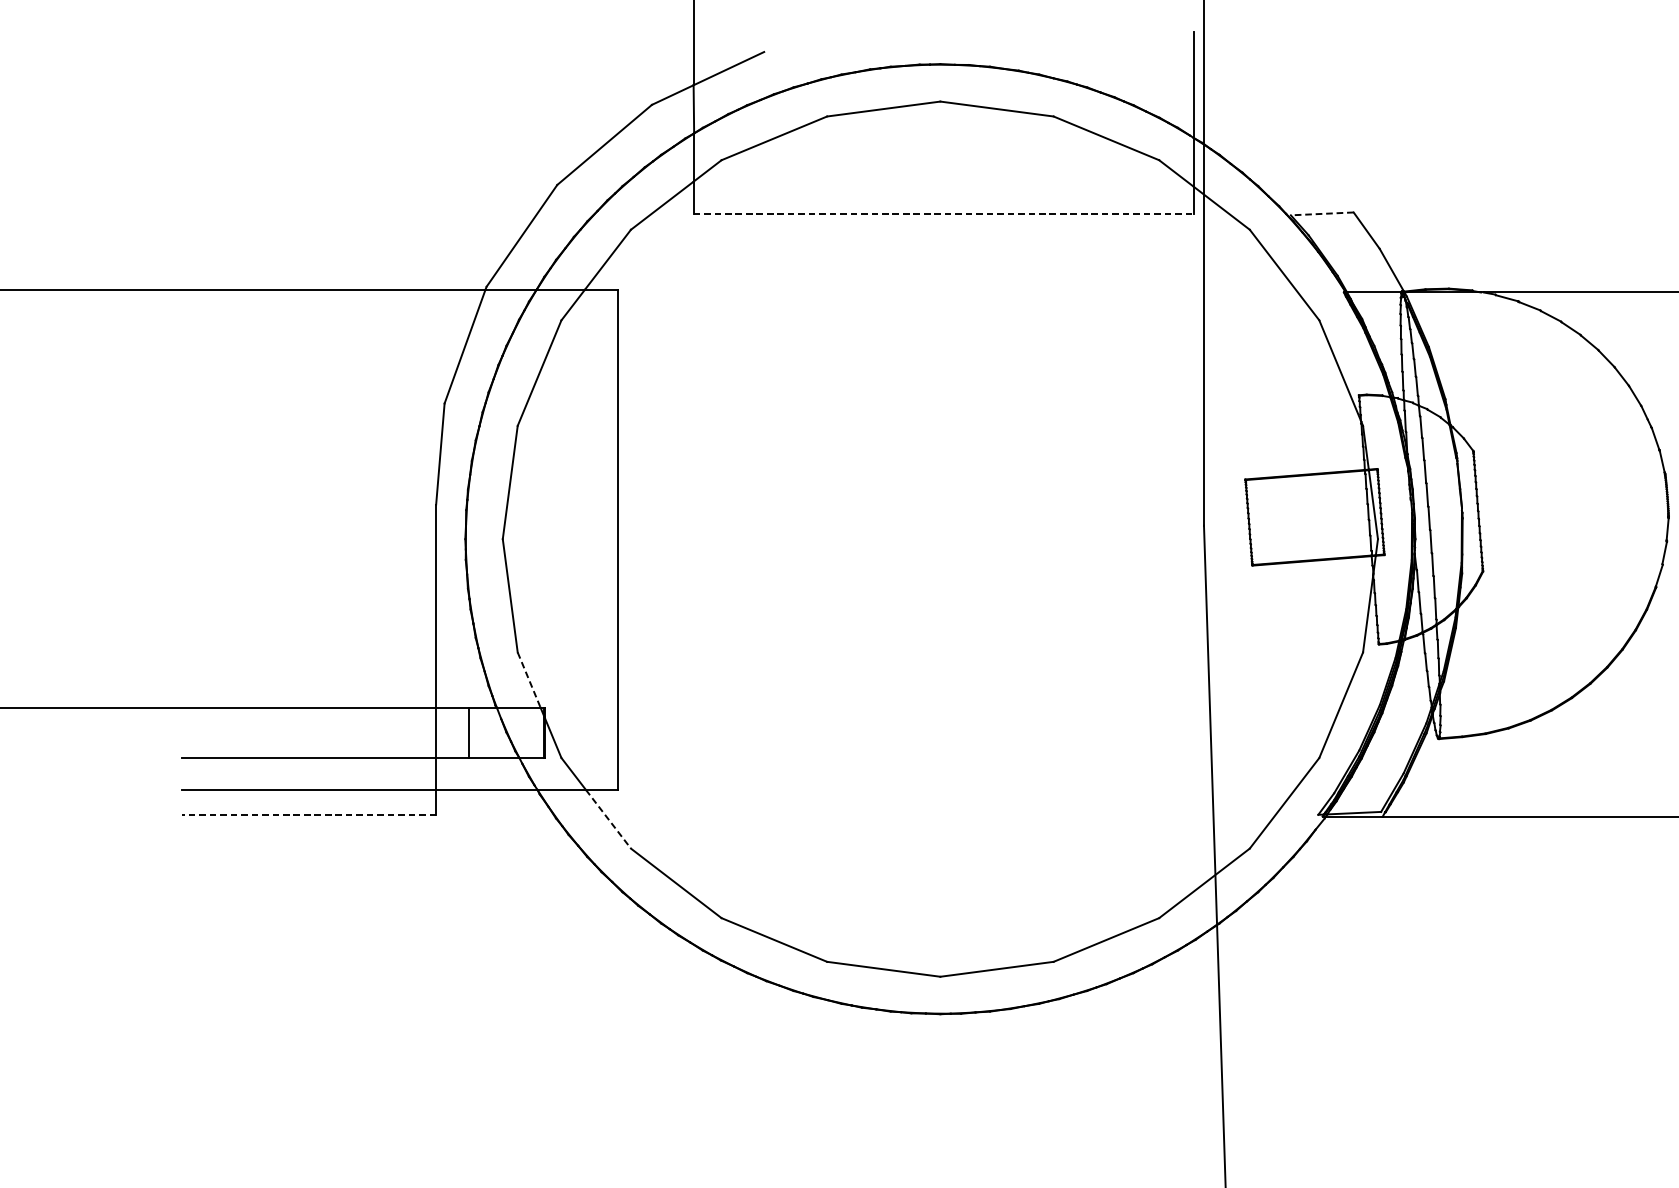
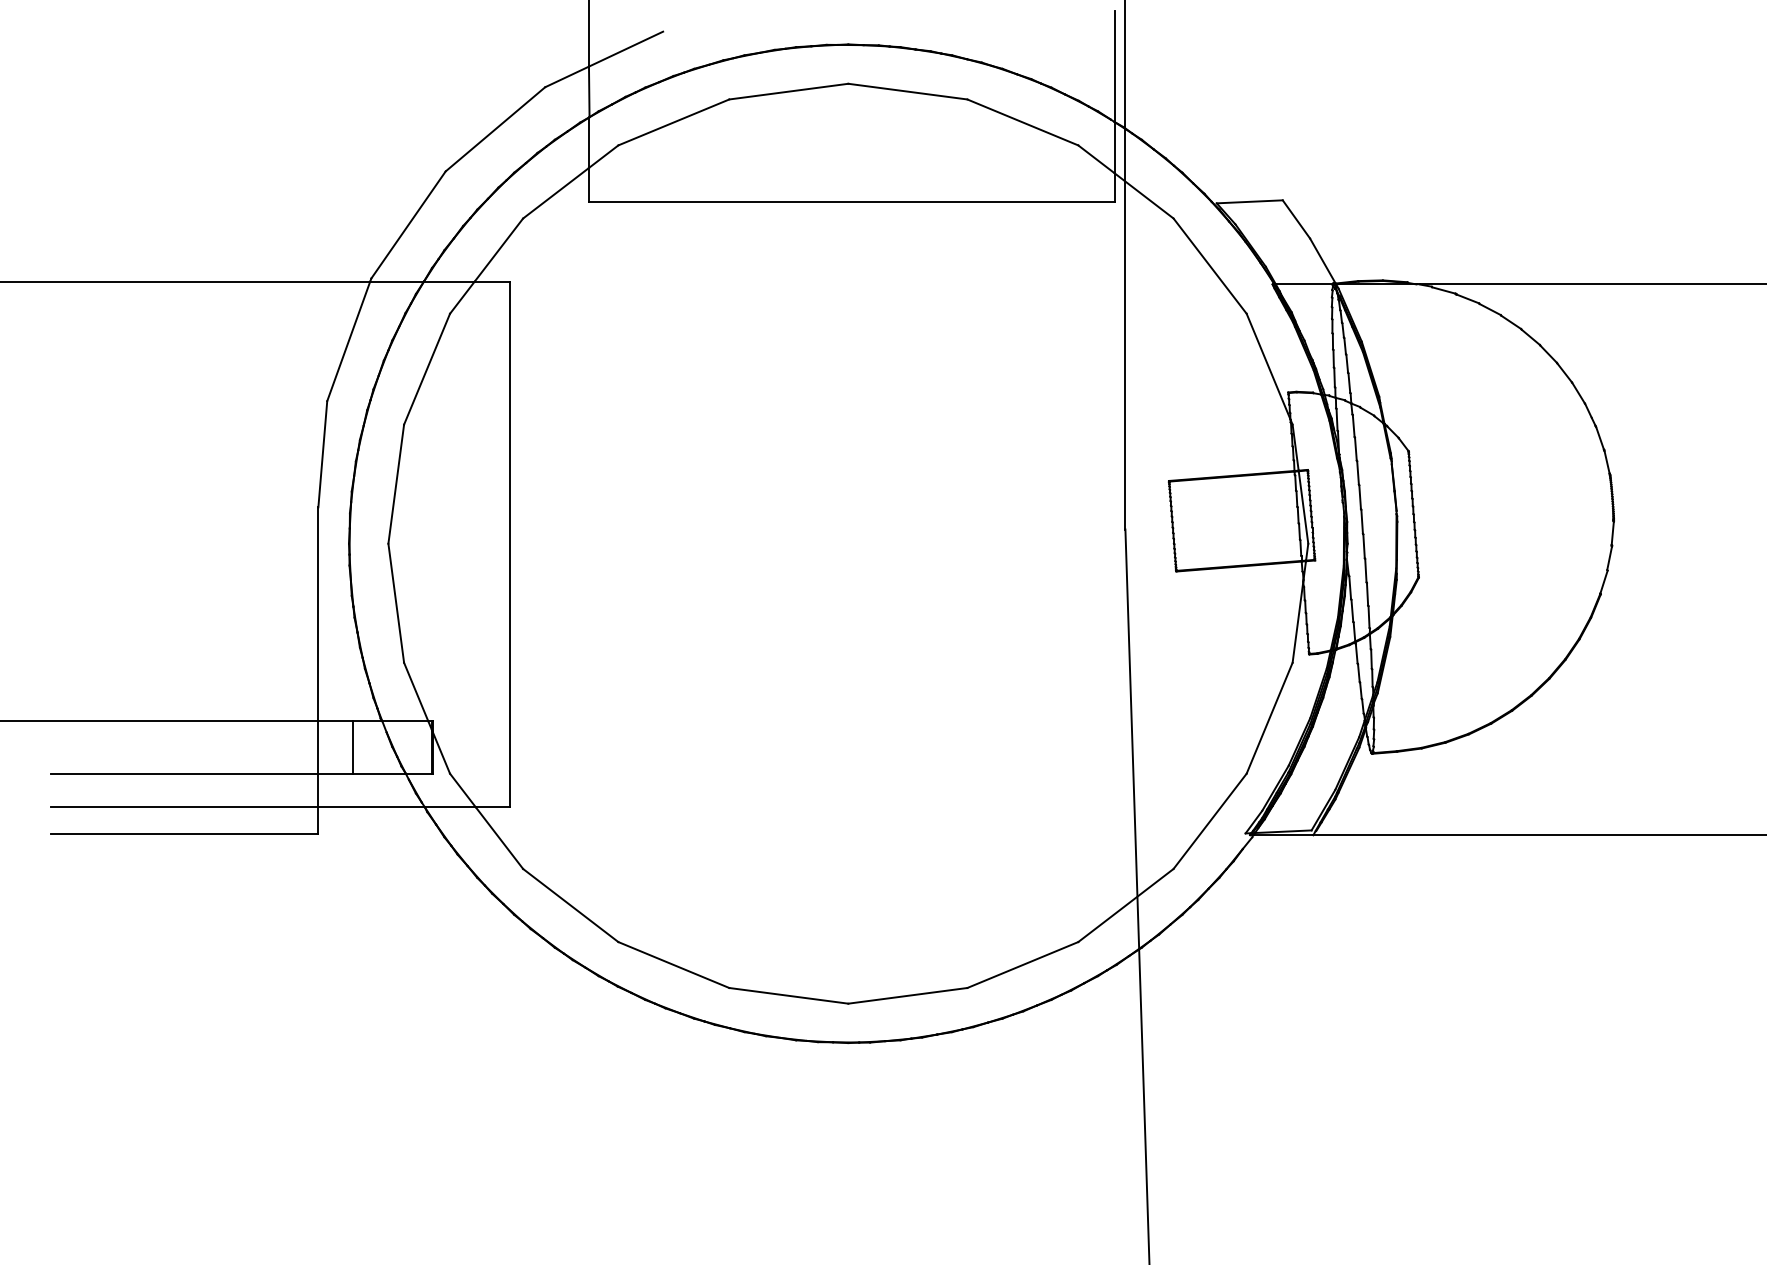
line: (1322, 213) -> (1249, 201), dashed -> solid
line: (943, 214) -> (851, 202), dashed -> solid
line: (529, 679) -> (416, 691), dashed -> solid
line: (308, 814) -> (184, 833), dashed -> solid
line: (608, 819) -> (499, 838), dashed -> solid

